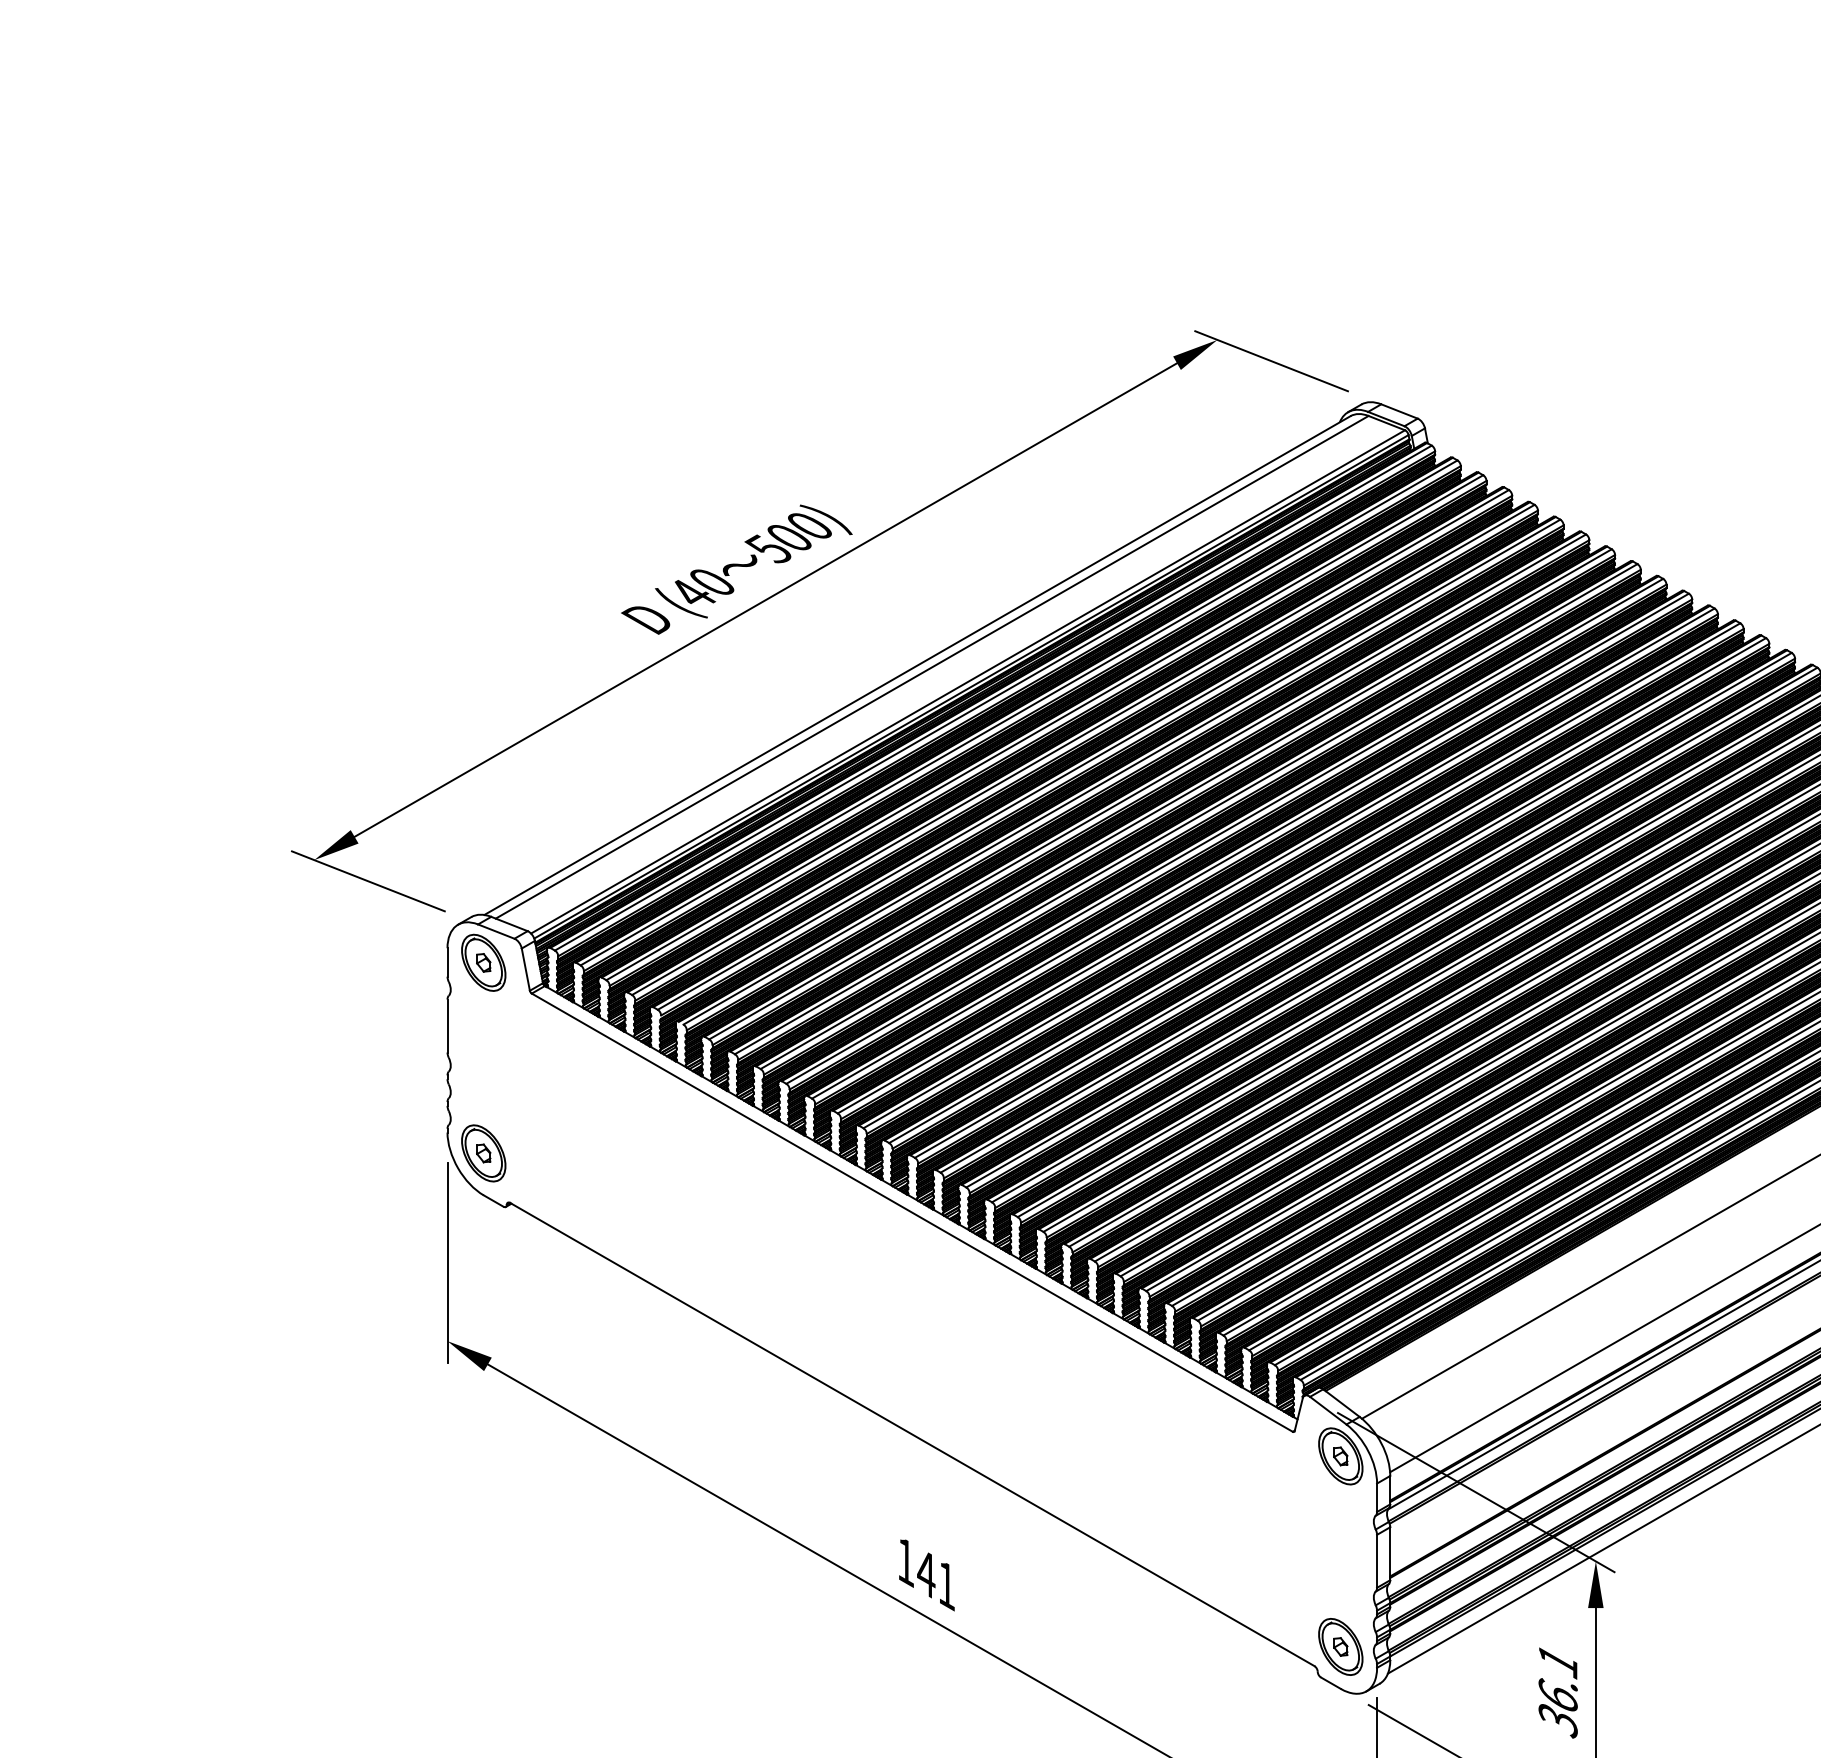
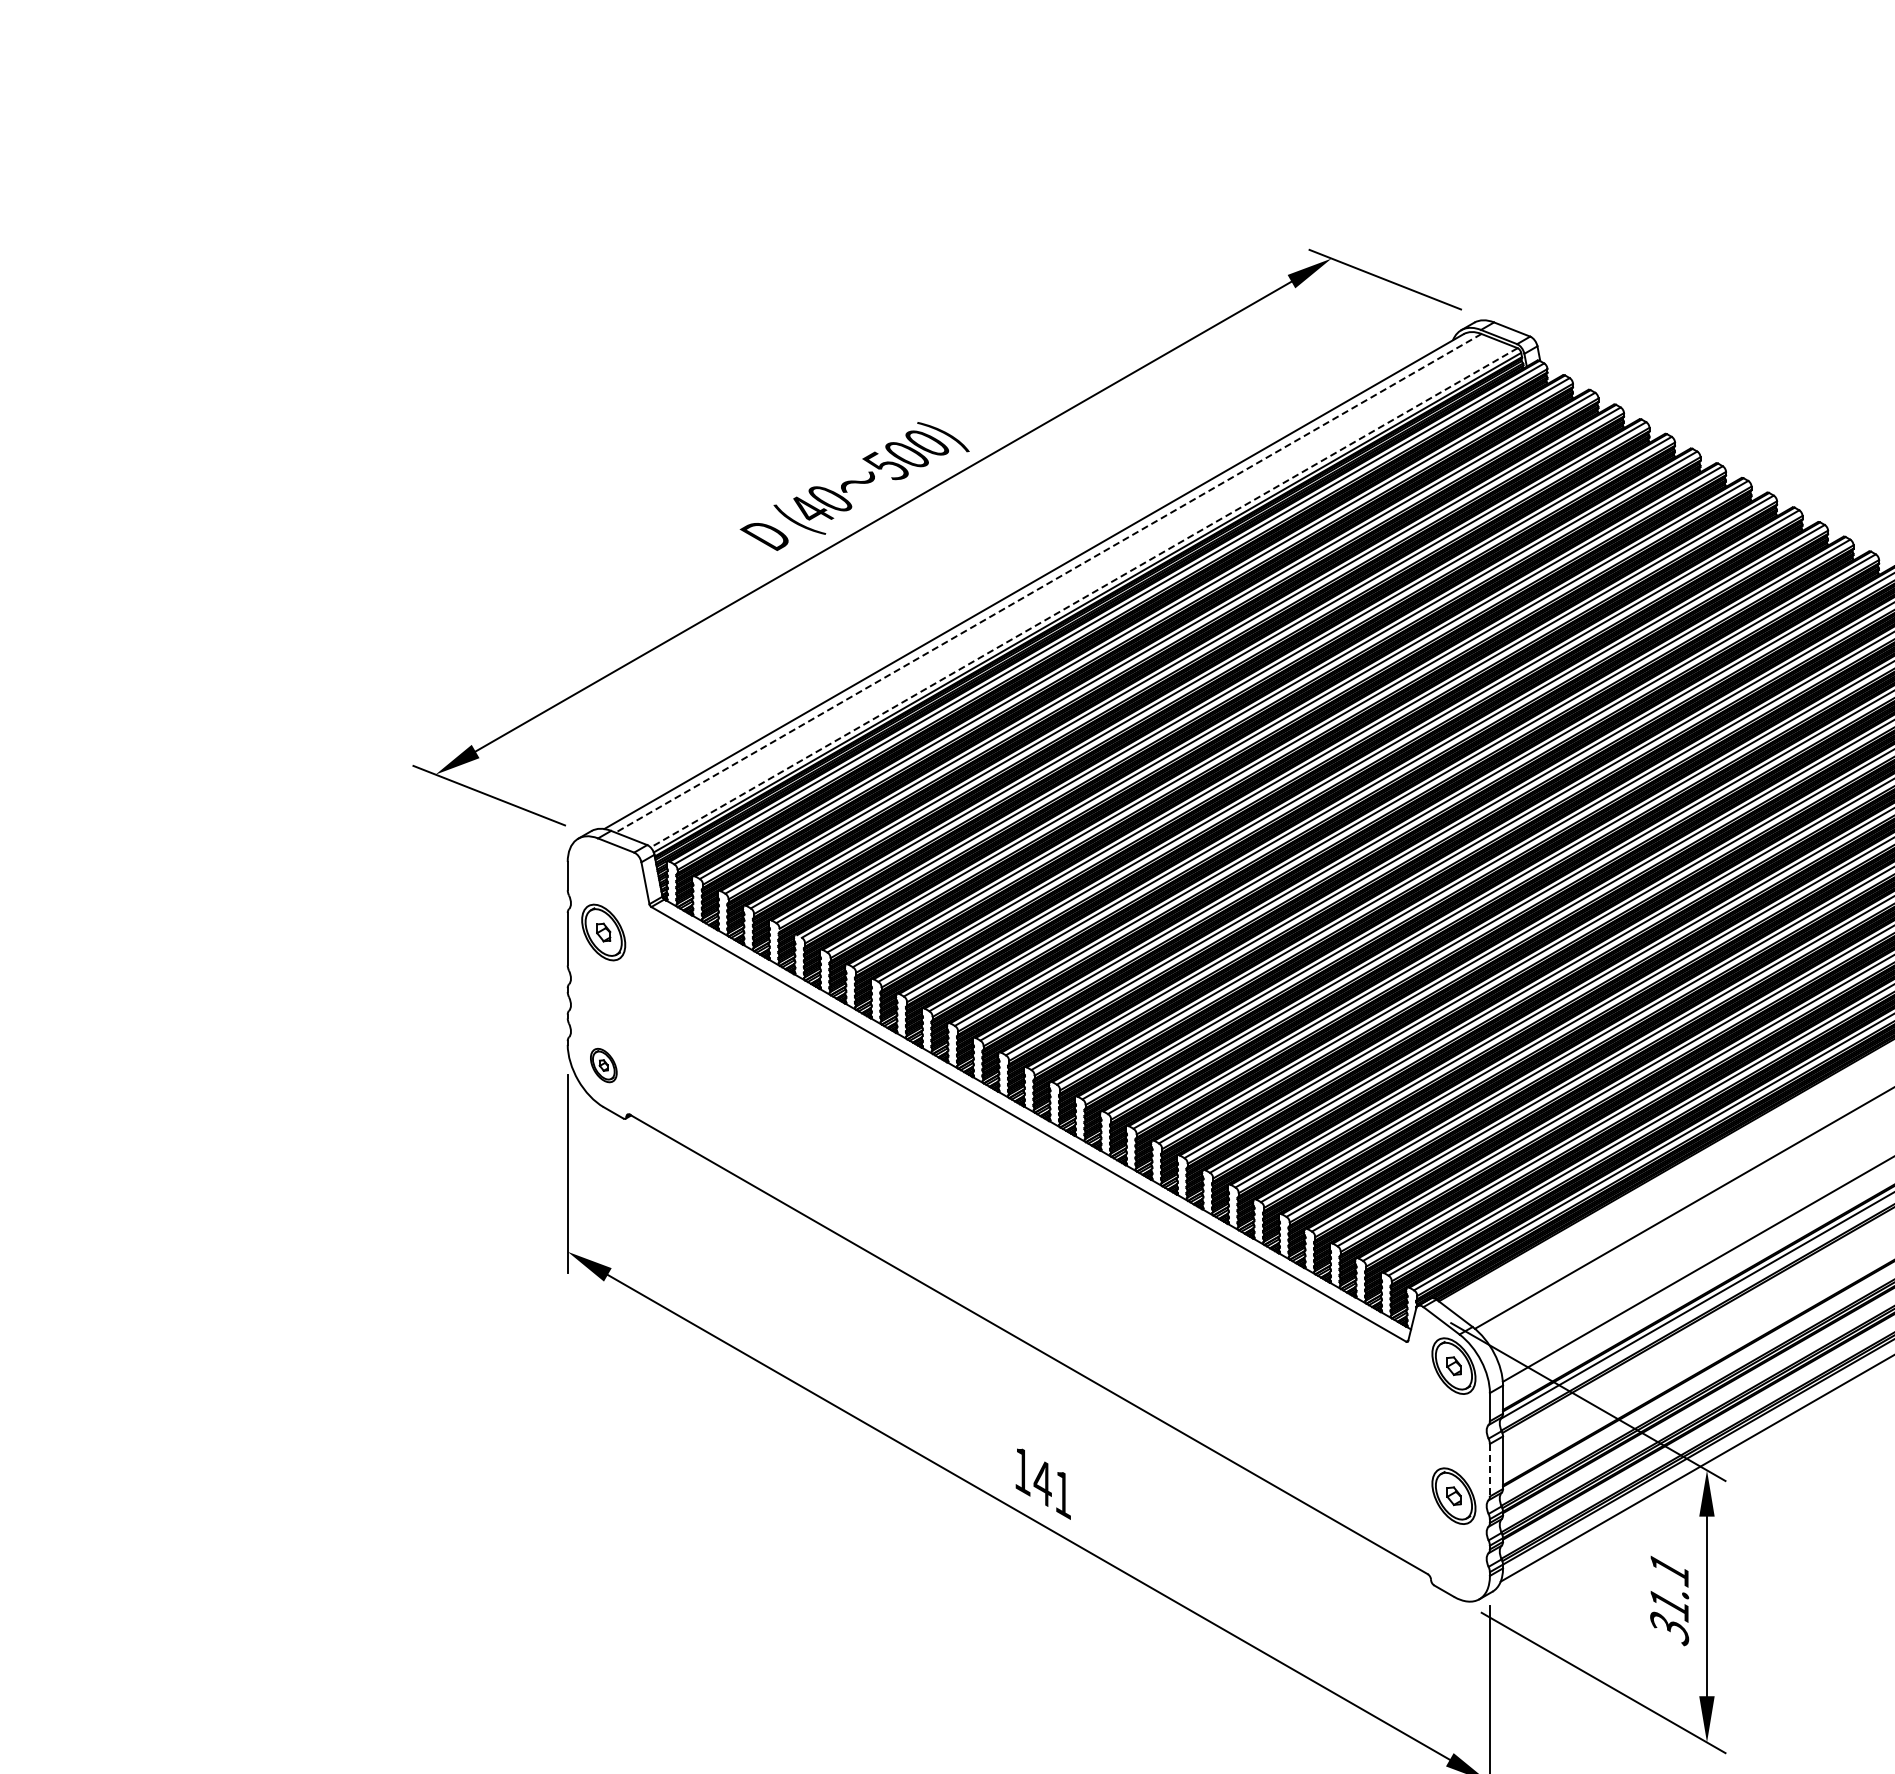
line: (932, 667) -> (1048, 583), solid -> dashed
line: (967, 682) -> (1083, 598), solid -> dashed
part: (483, 962) -> (603, 932), moved
part: (483, 1153) -> (603, 1065), size x0.6
line: (1376, 1561) -> (1489, 1470), solid -> dashed
part: (1340, 1646) -> (1453, 1495), moved
text: (1558, 1696) -> (1669, 1604), 36.1 -> 31.1

